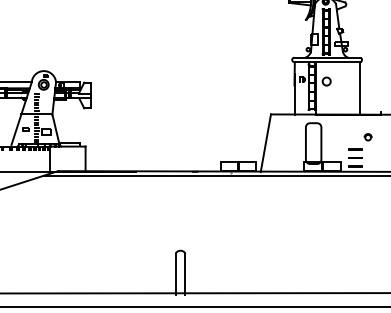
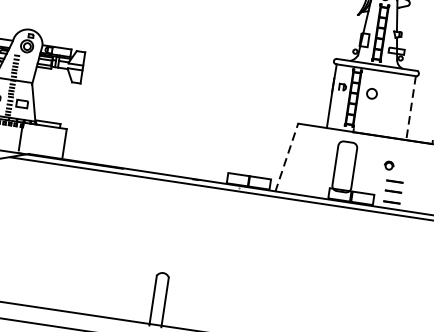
line: (359, 88) -> (410, 108), solid -> dashed
part: (367, 137) -> (388, 165), moved
line: (265, 142) -> (286, 156), solid -> dashed

